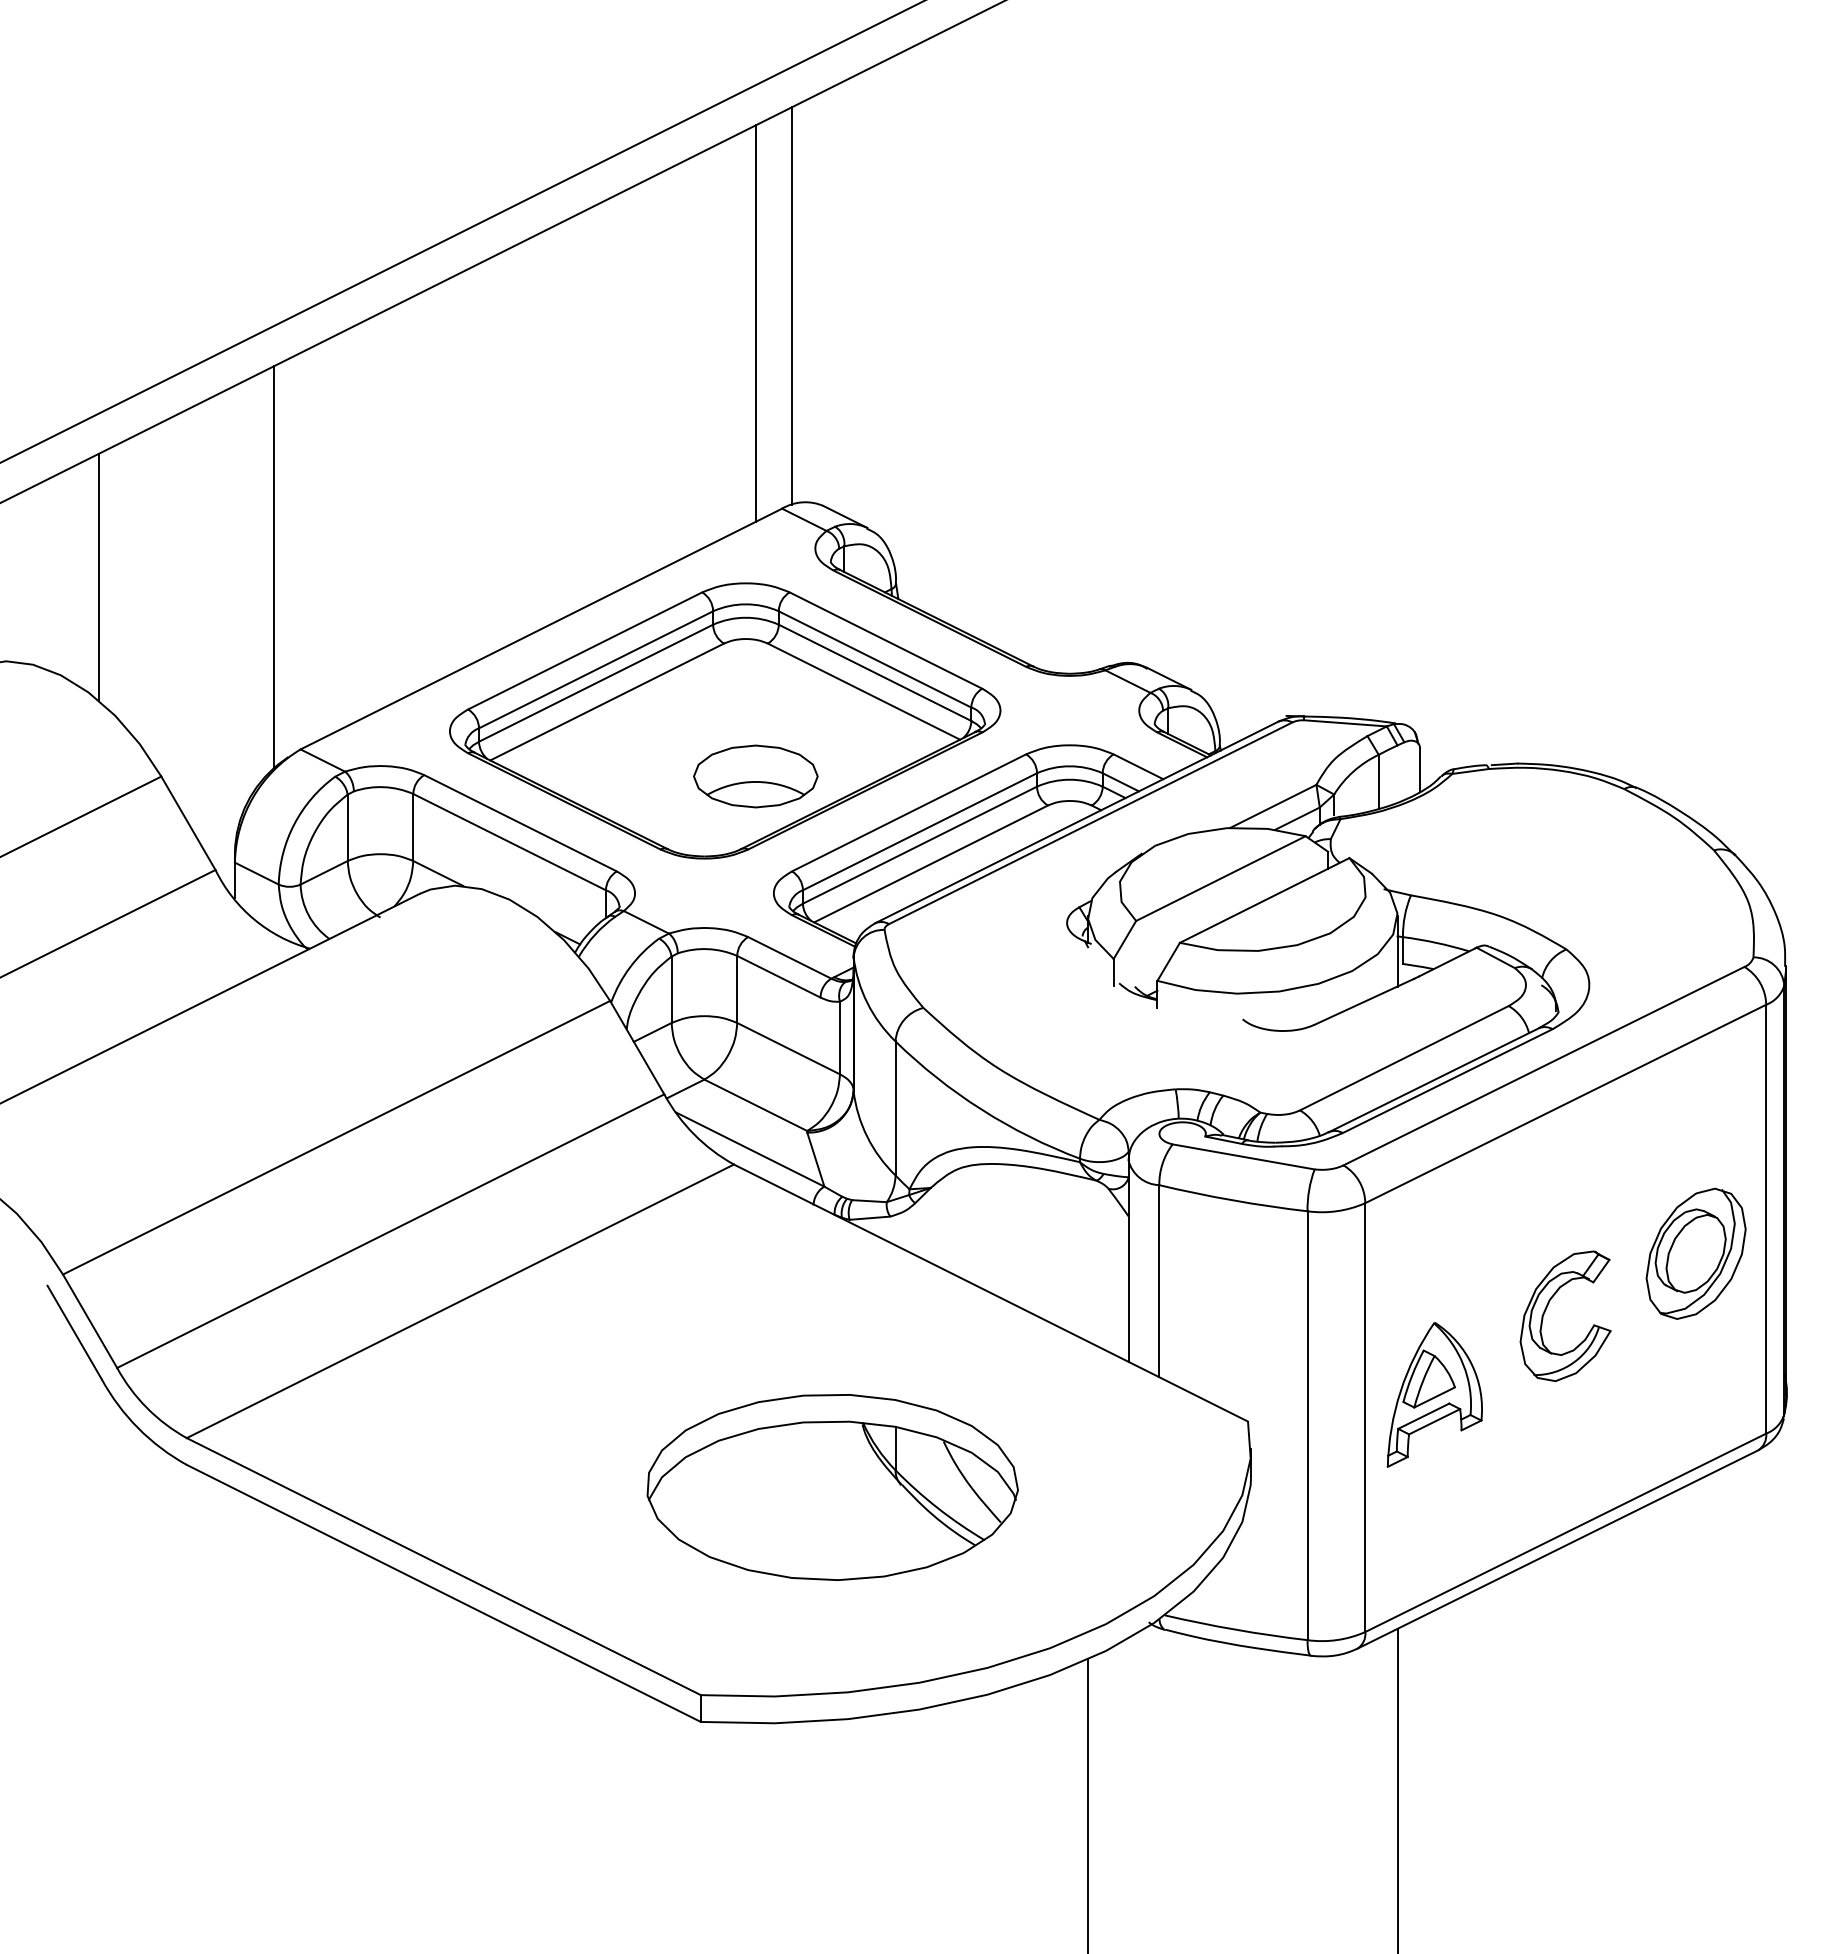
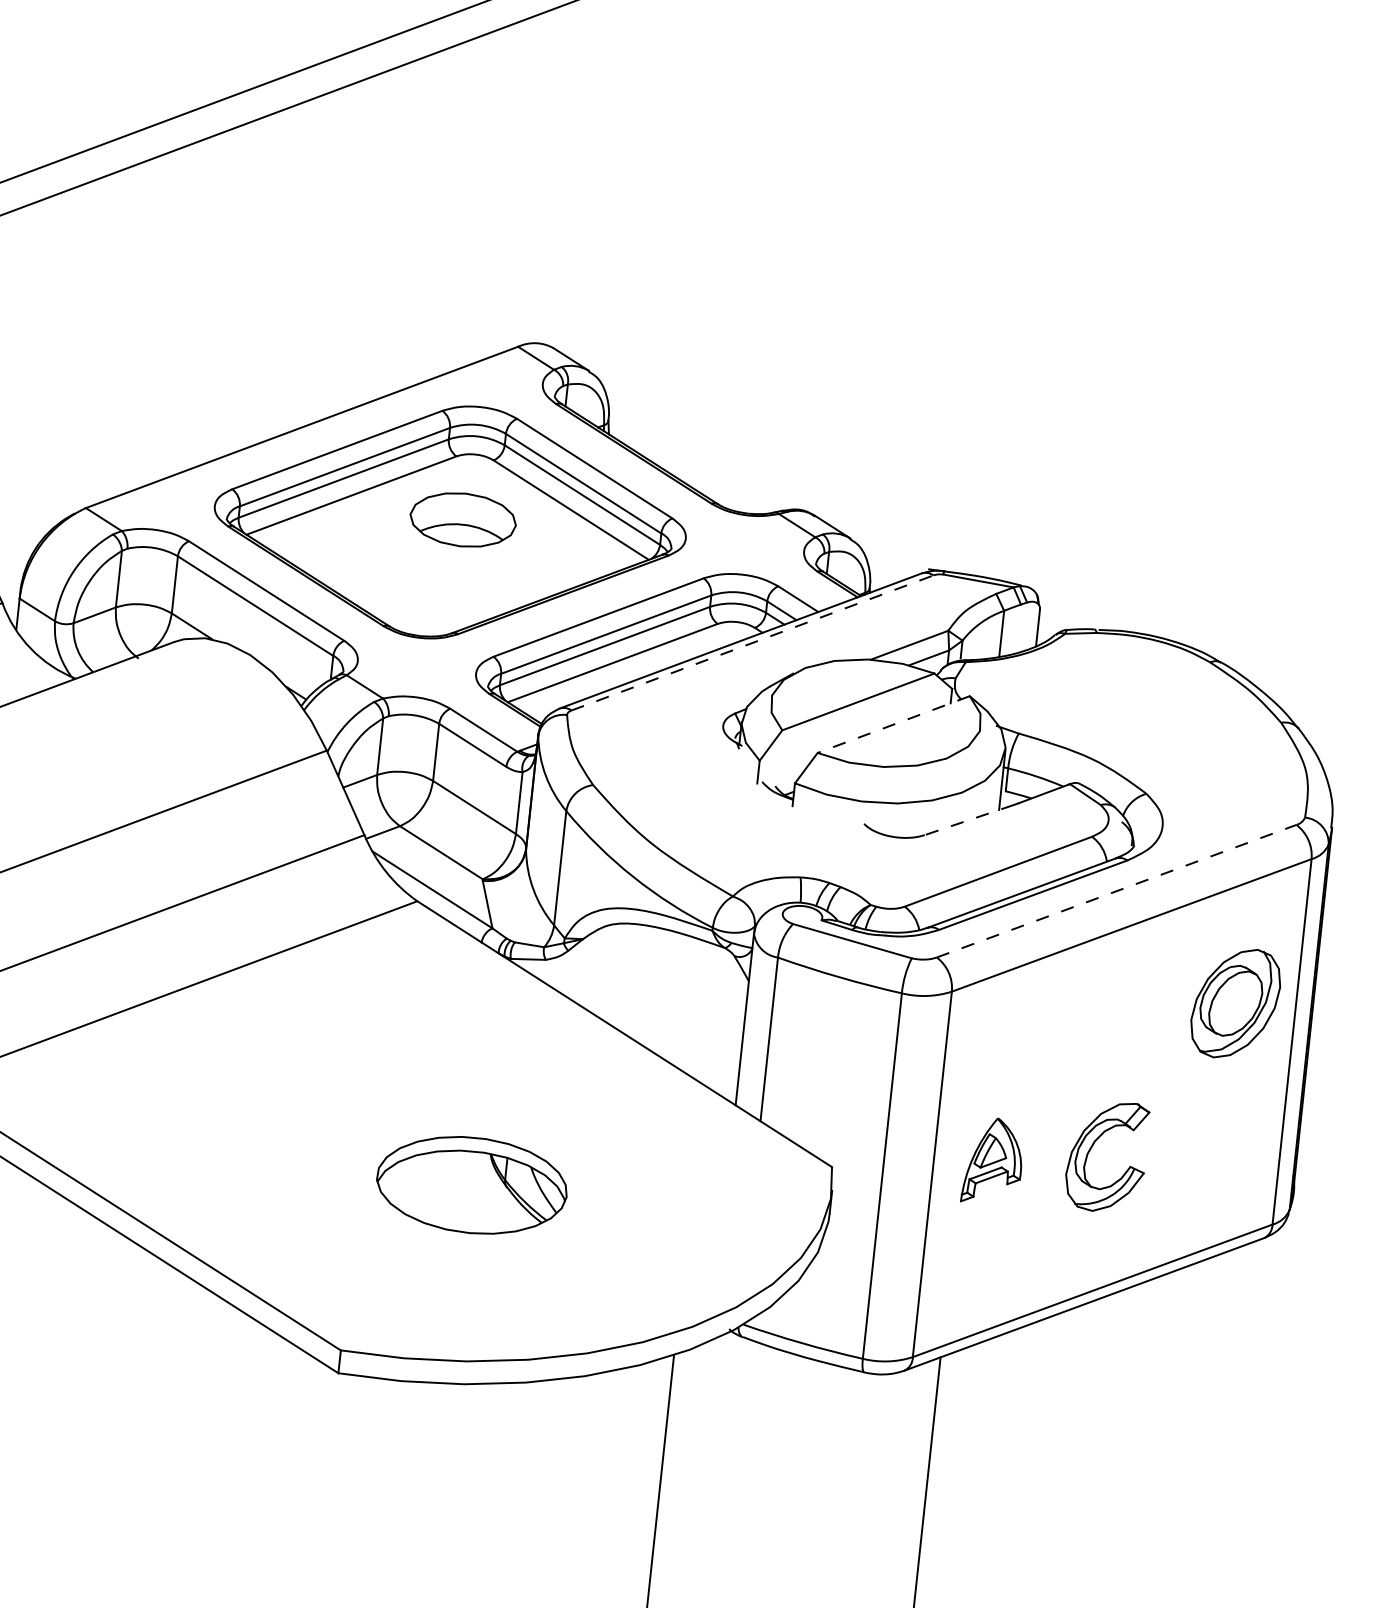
line: (792, 305) -> (545, 174), removed
line: (755, 323) -> (512, 186), removed
line: (274, 566) -> (80, 349), removed
part: (755, 776) -> (462, 519), moved
line: (1091, 823) -> (753, 643), solid -> dashed
line: (1264, 900) -> (893, 724), solid -> dashed
line: (1364, 1001) -> (969, 819), solid -> dashed
line: (1543, 1066) -> (1116, 891), solid -> dashed
part: (1695, 1253) -> (1235, 1003), moved
part: (1546, 1310) -> (1091, 1149), moved
part: (1434, 1394) -> (993, 1161), size x0.7
part: (832, 1487) -> (471, 1185), size x0.6

